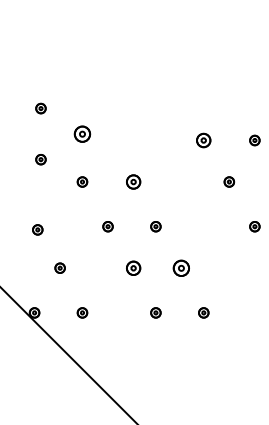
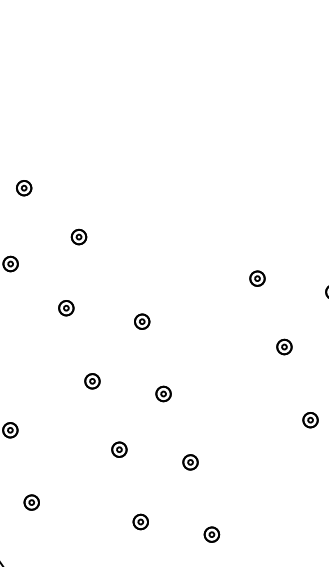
part: (82, 133) -> (79, 236), size x0.62
part: (203, 140) -> (257, 278), size x0.71
part: (133, 181) -> (142, 320), size x0.71
part: (133, 267) -> (119, 448), size x0.71
part: (181, 267) -> (190, 461), size x0.62

